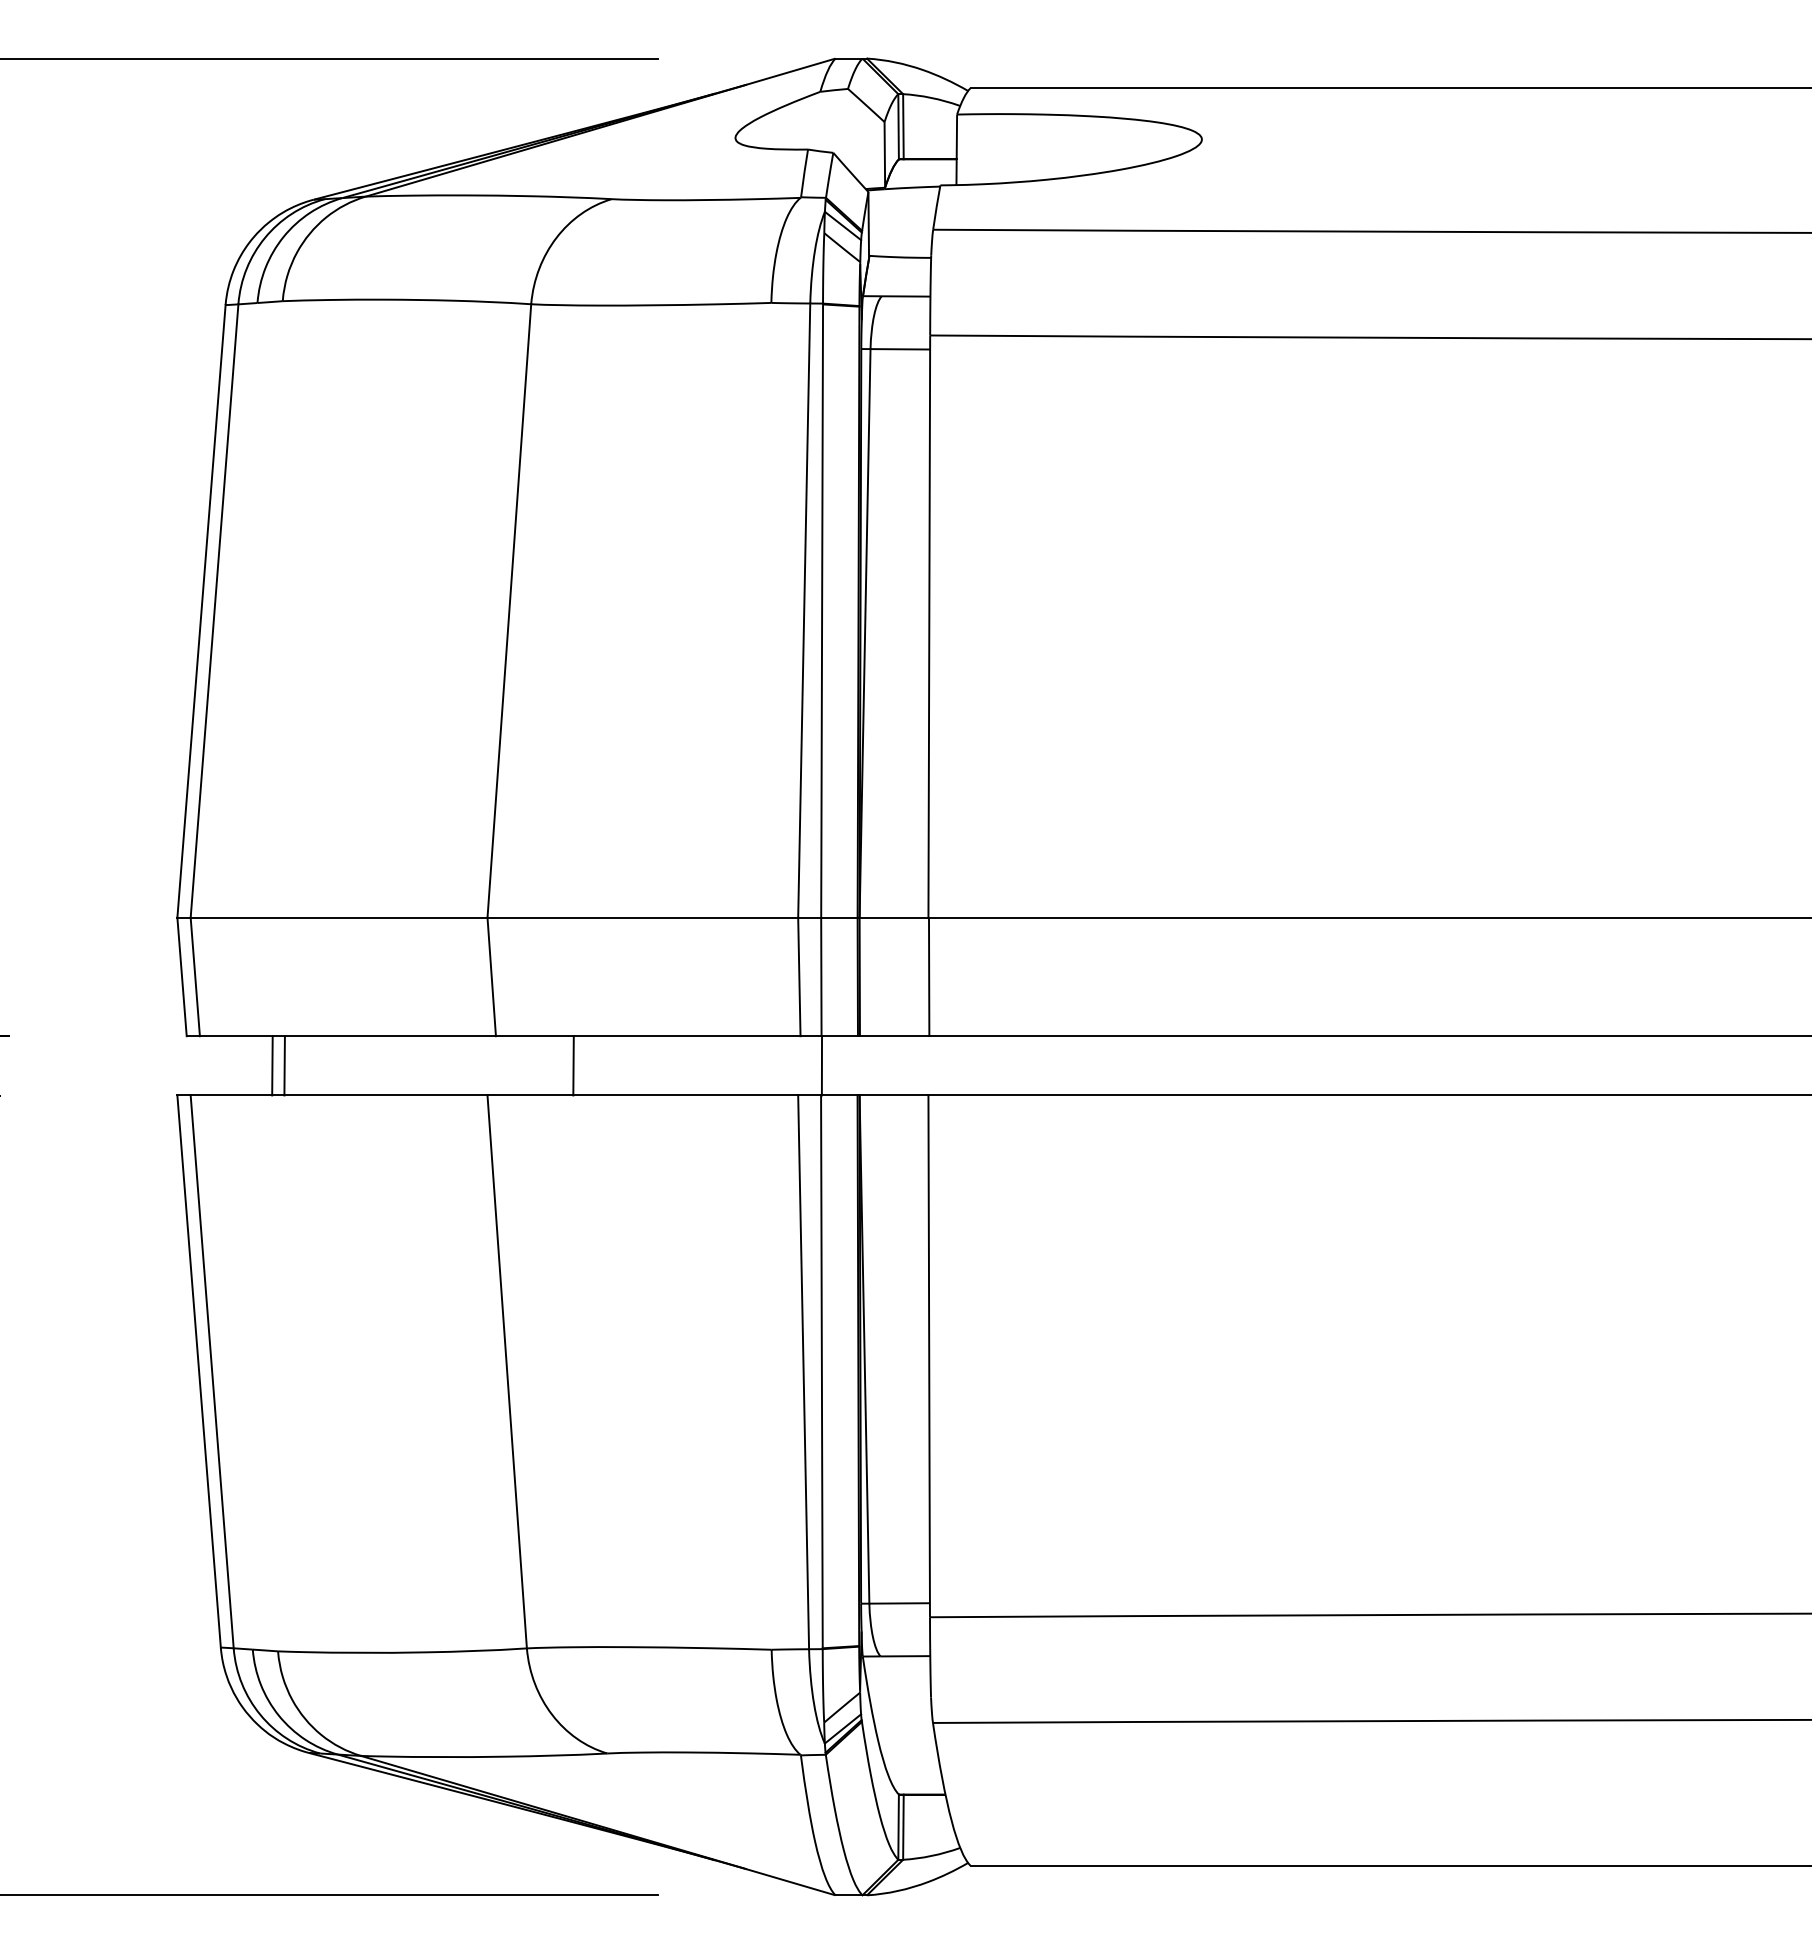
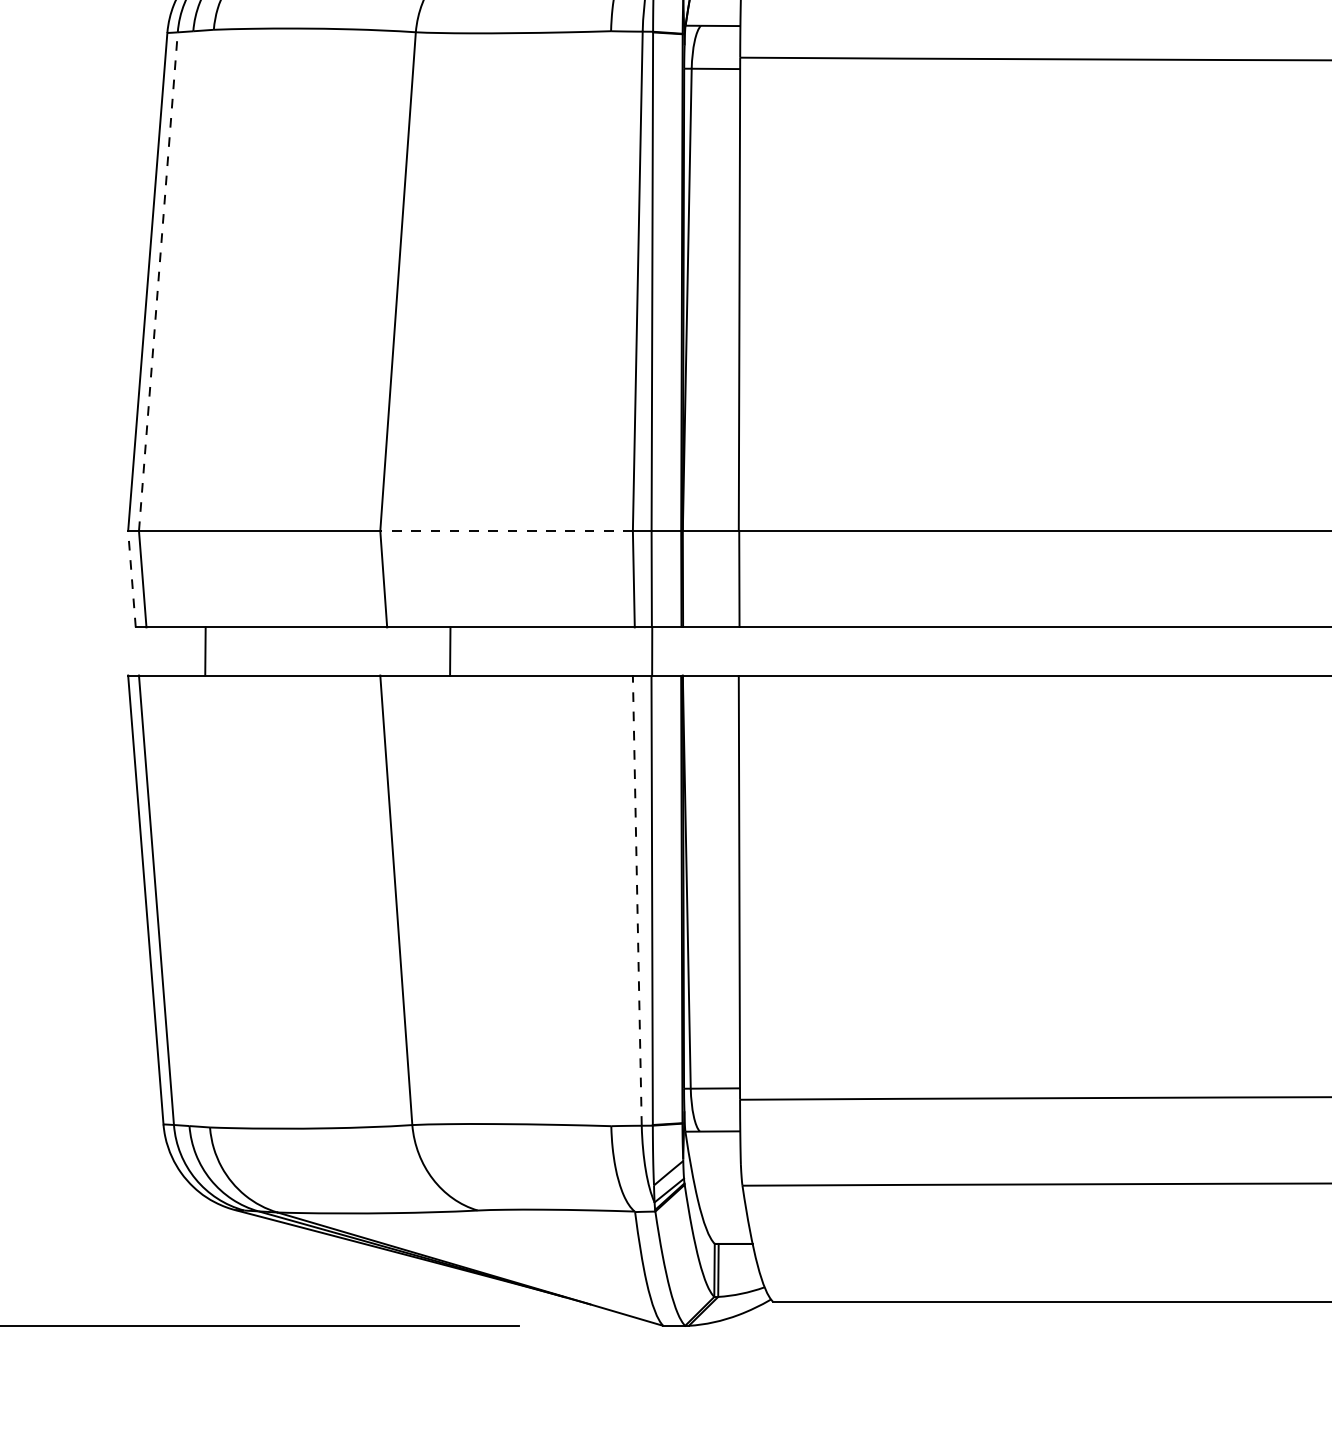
line: (214, 611) -> (158, 282), solid -> dashed
line: (642, 917) -> (506, 530), solid -> dashed
line: (182, 976) -> (132, 578), solid -> dashed
line: (284, 1065) -> (215, 651), removed
line: (803, 1372) -> (637, 900), solid -> dashed

